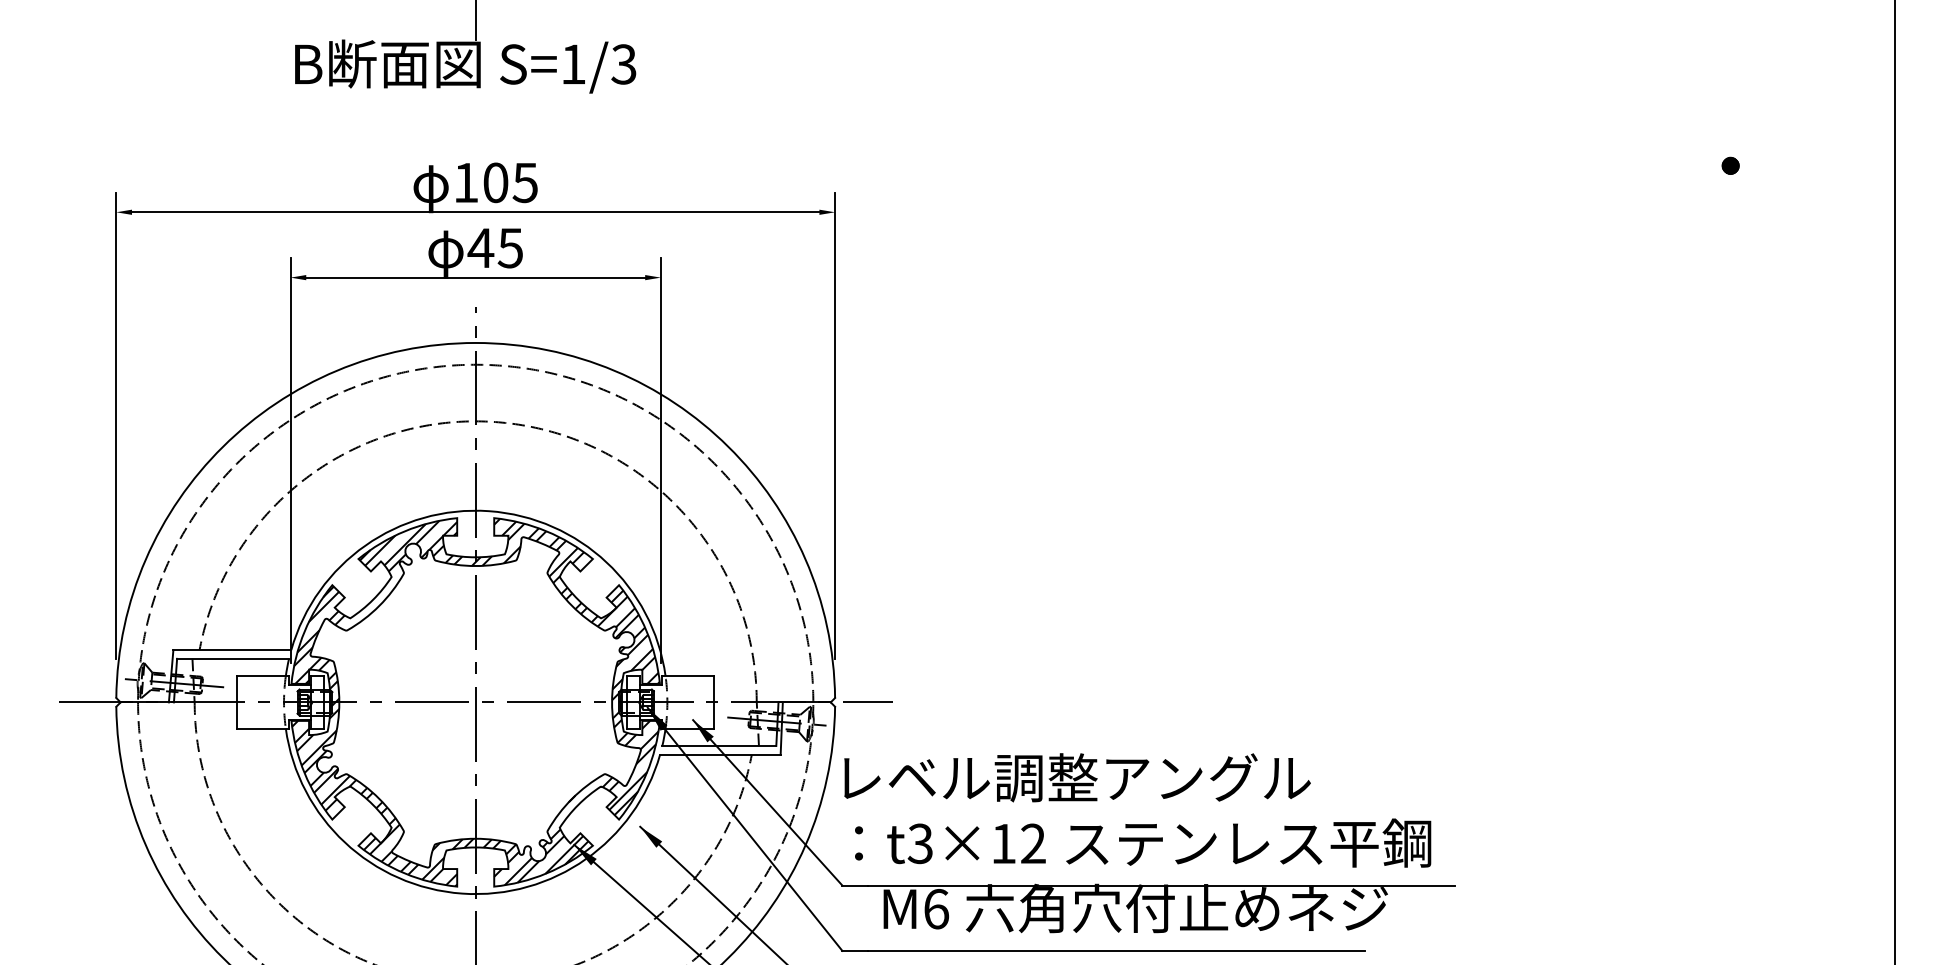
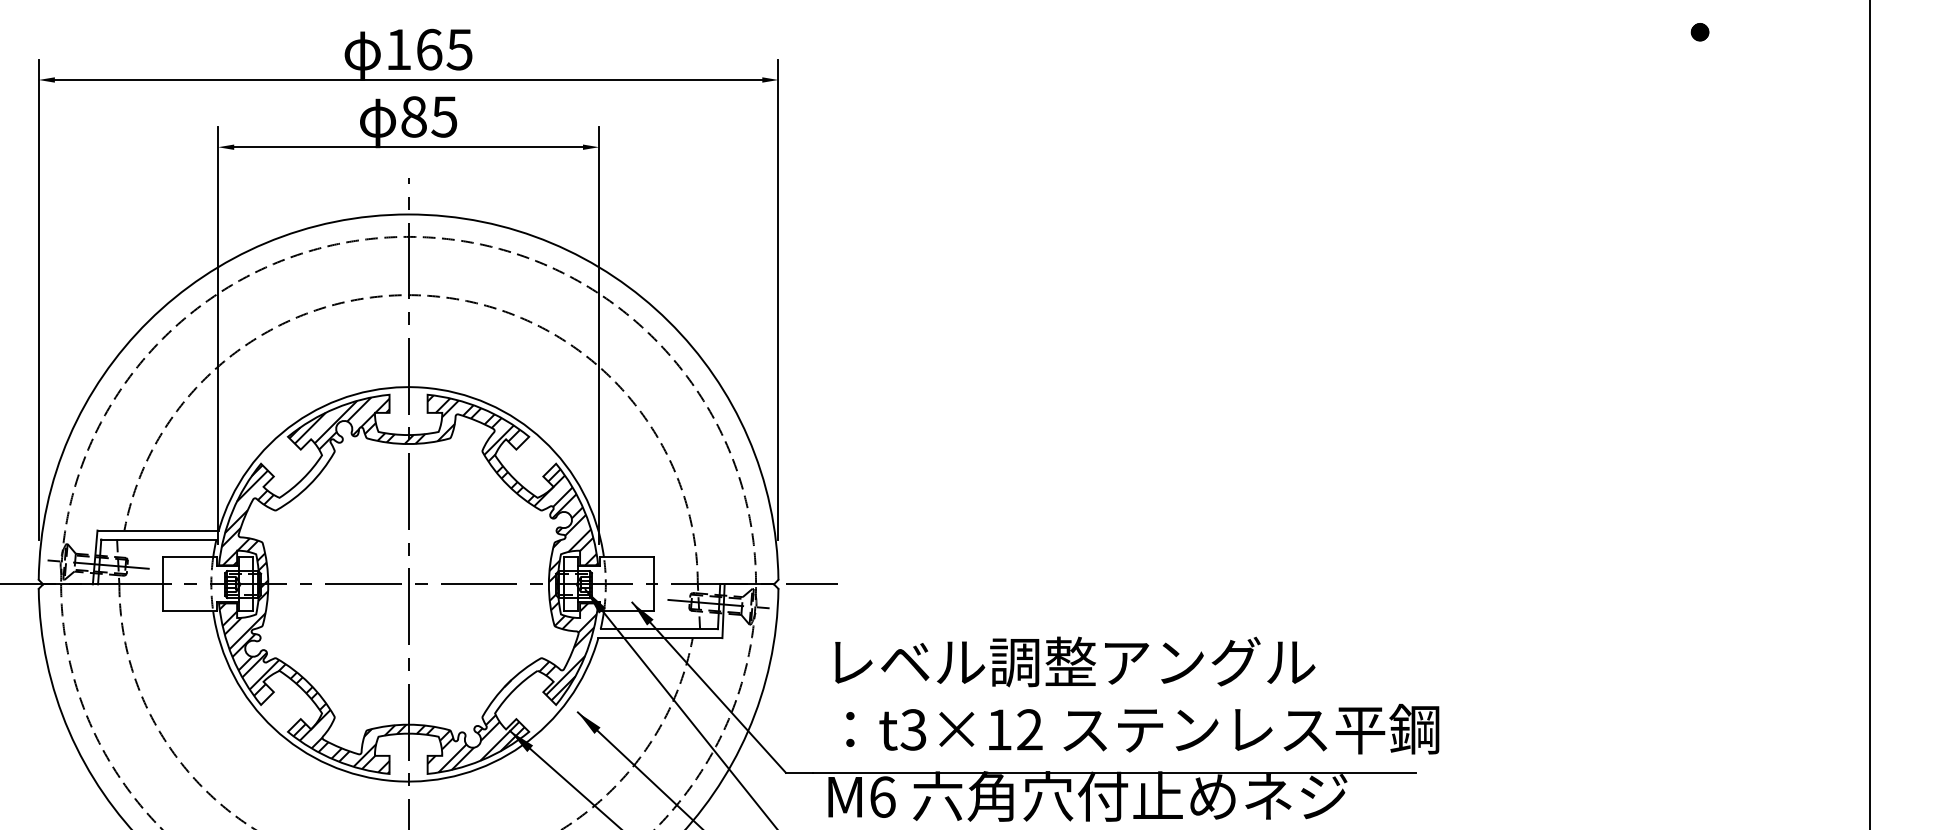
text: (495, 182) -> (428, 49), 105 -> 165
text: (480, 248) -> (413, 117), 45 -> 85
text: (1137, 810) -> (1136, 695), moved

